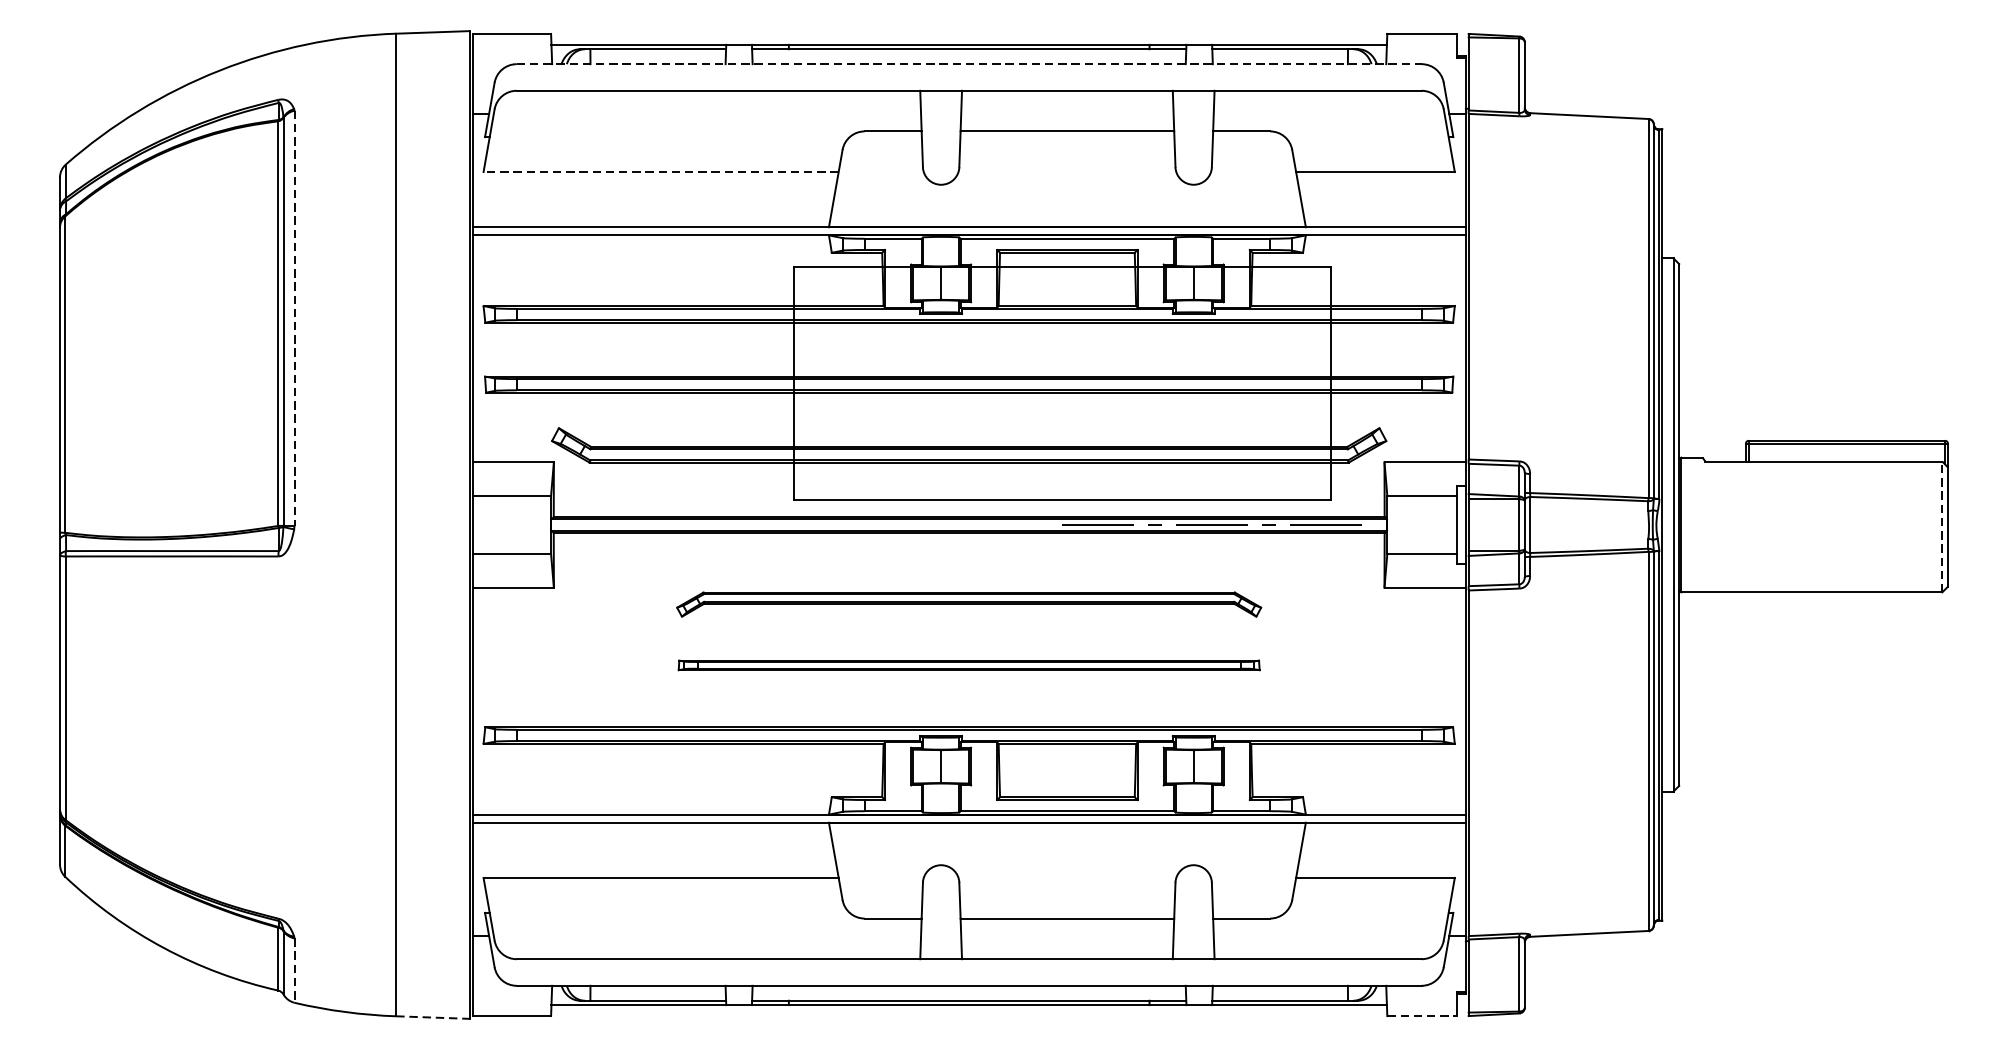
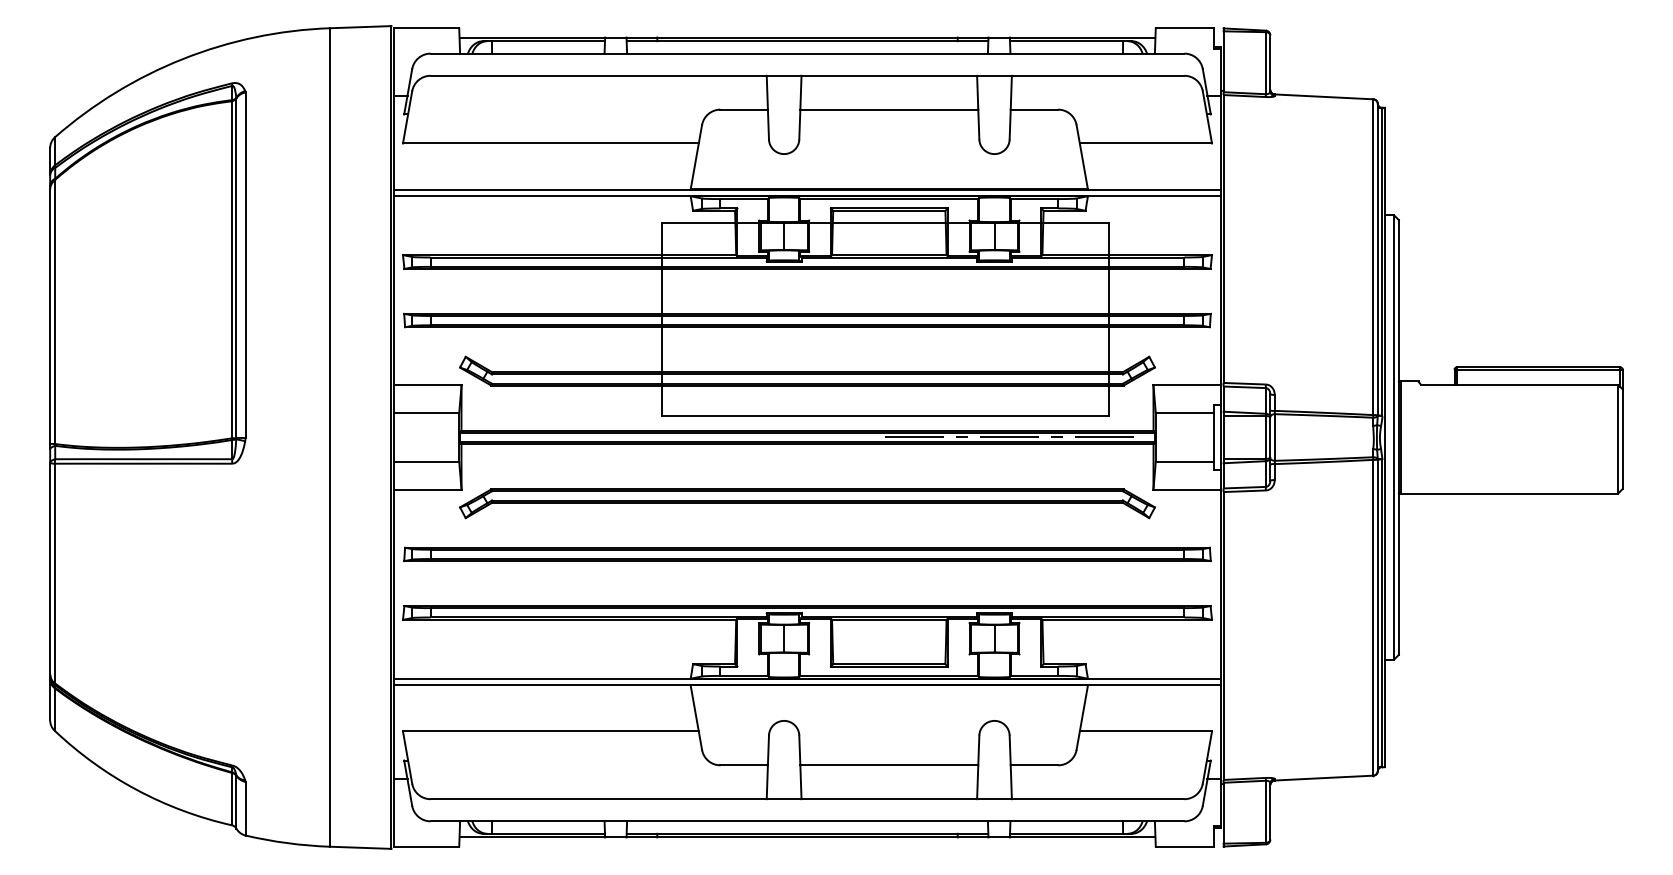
line: (969, 64) -> (807, 53), dashed -> solid
line: (660, 172) -> (550, 143), dashed -> solid
line: (294, 318) -> (245, 265), dashed -> solid
line: (1942, 526) -> (1618, 438), dashed -> solid
part: (969, 604) -> (807, 503), size x1.43
part: (969, 665) -> (807, 554), size x1.67
line: (294, 970) -> (245, 808), dashed -> solid
line: (1422, 1016) -> (1185, 846), dashed -> solid
line: (432, 1017) -> (360, 847), dashed -> solid

